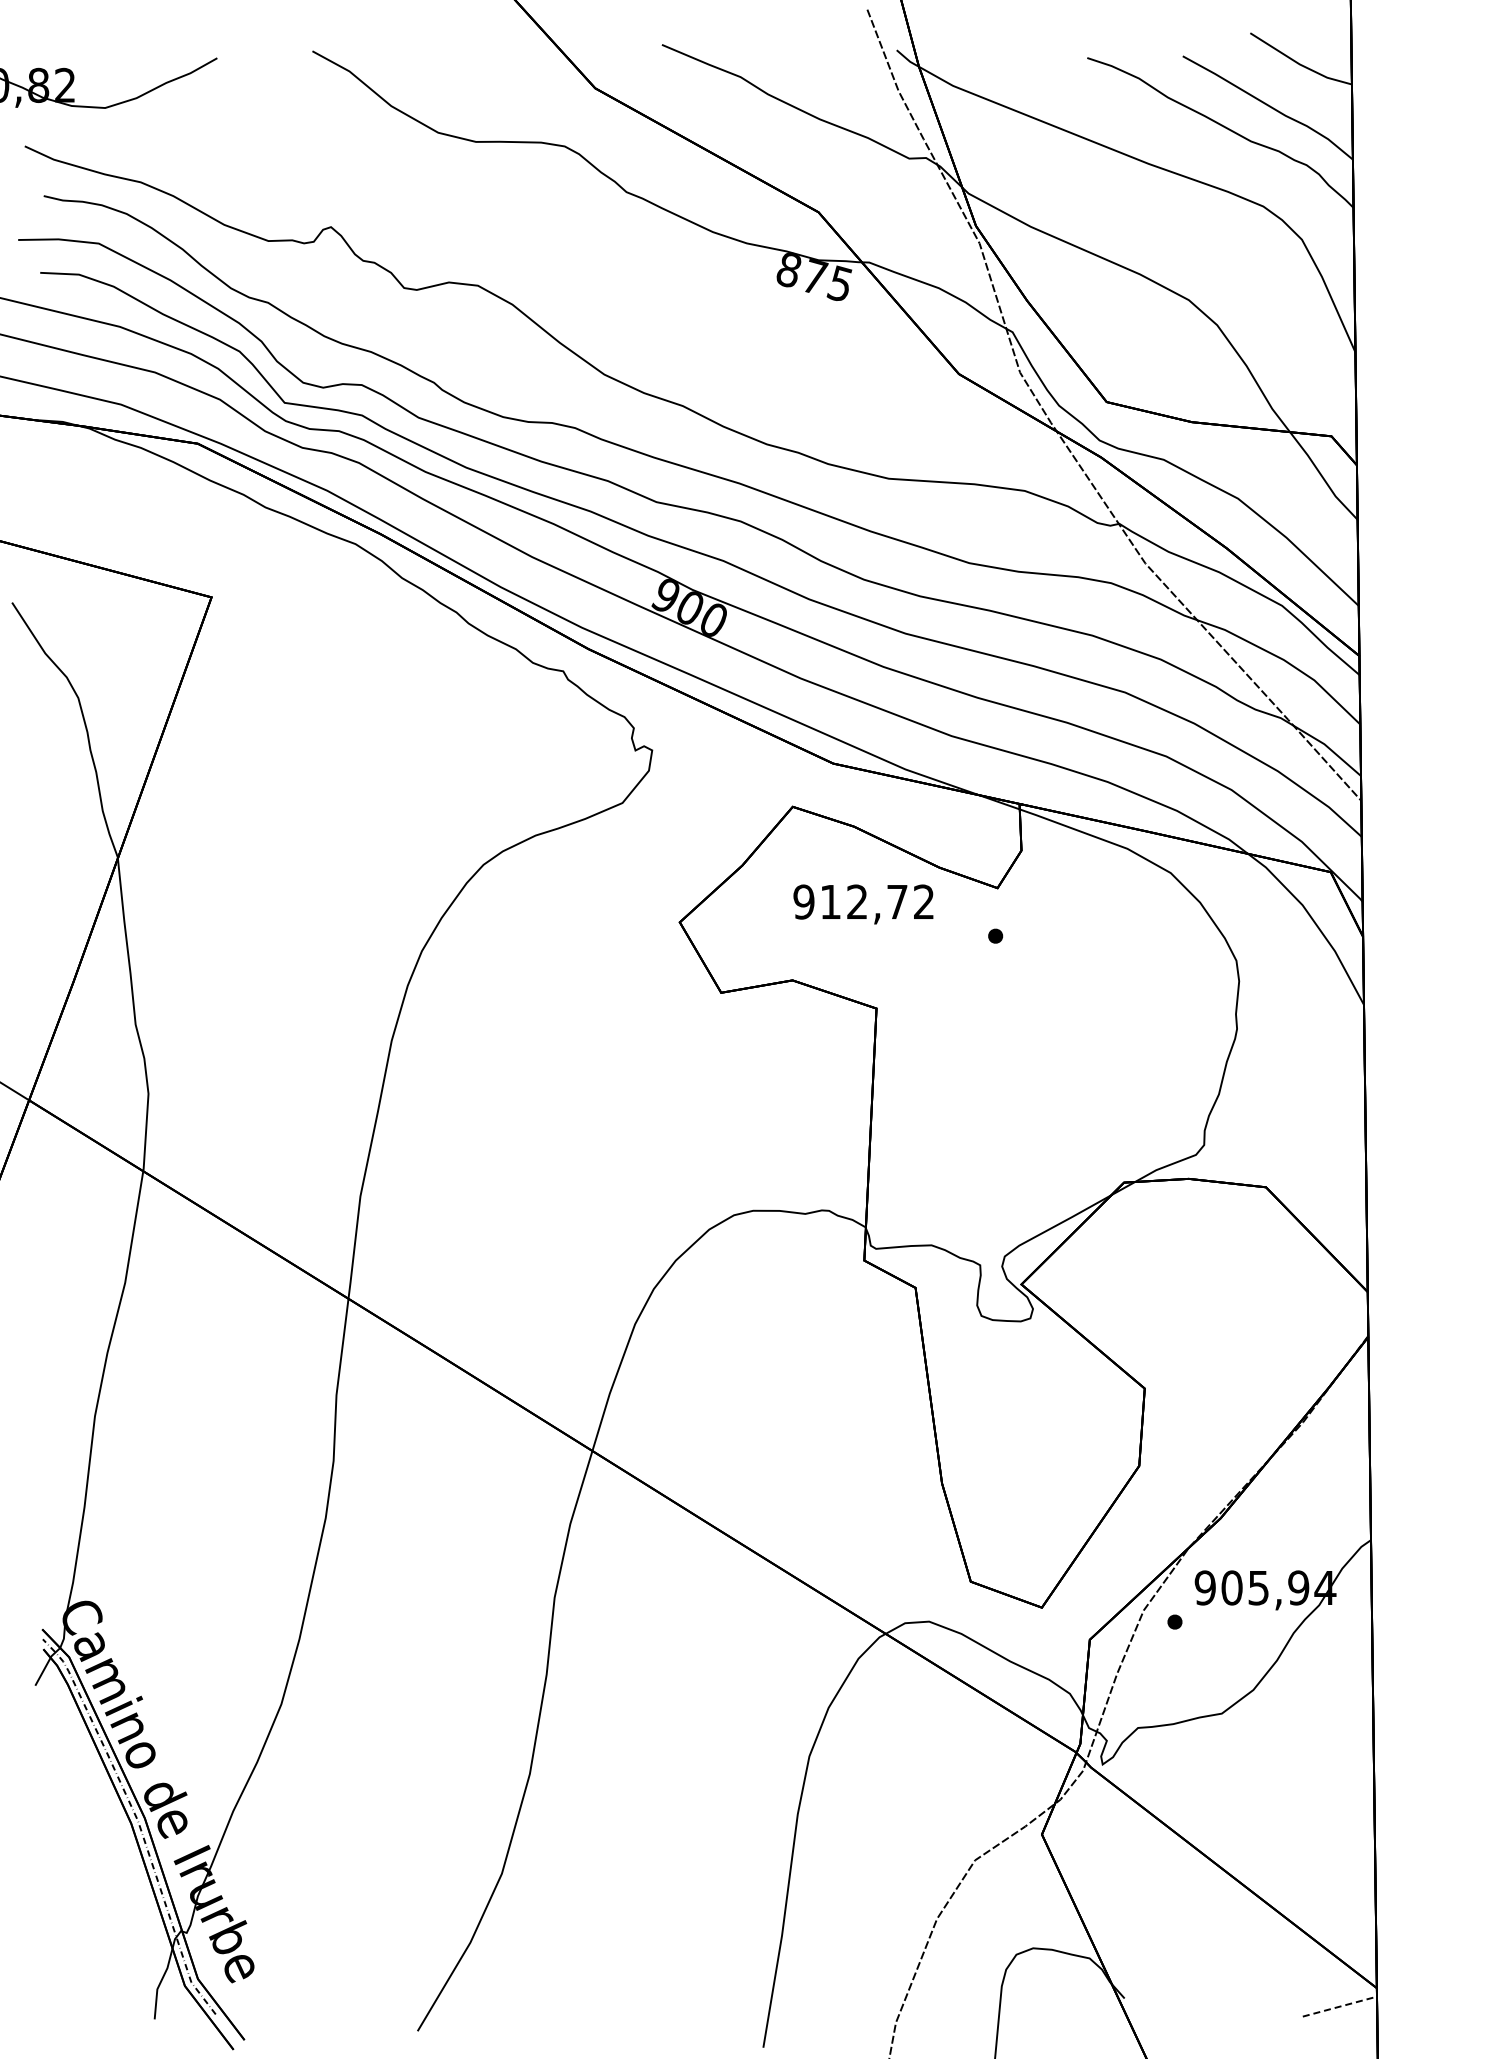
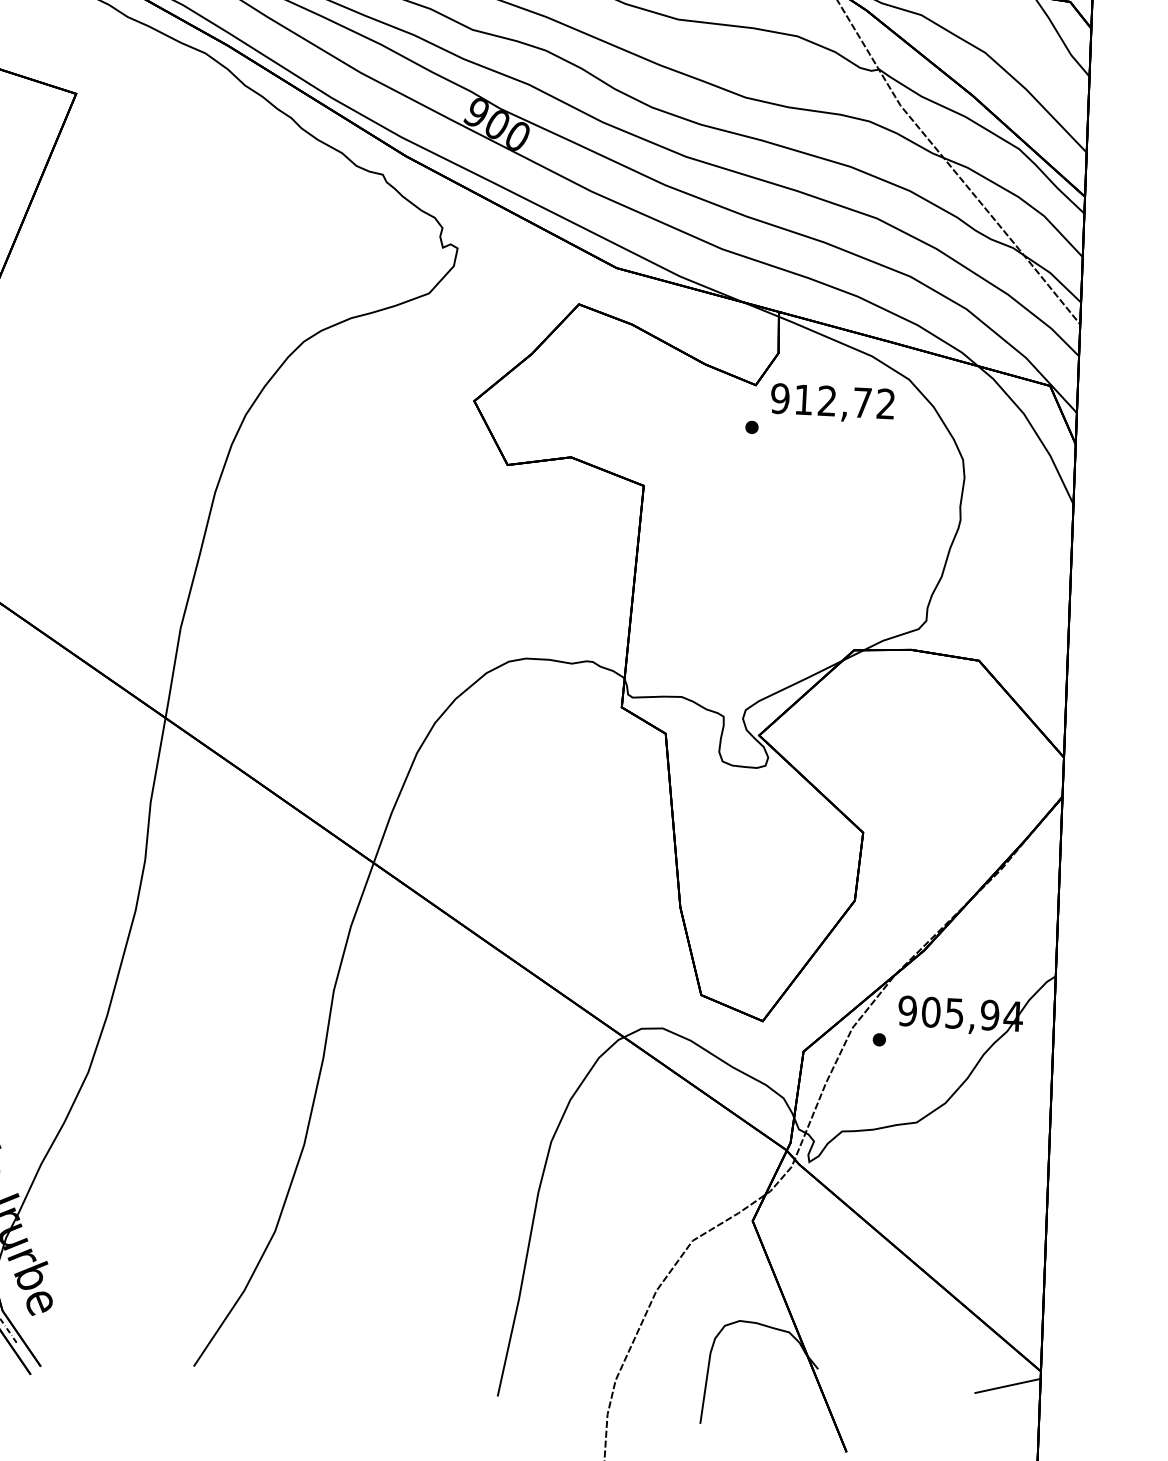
text: (863, 904) -> (832, 403), moved
line: (1340, 2006) -> (1008, 1385), dashed -> solid

